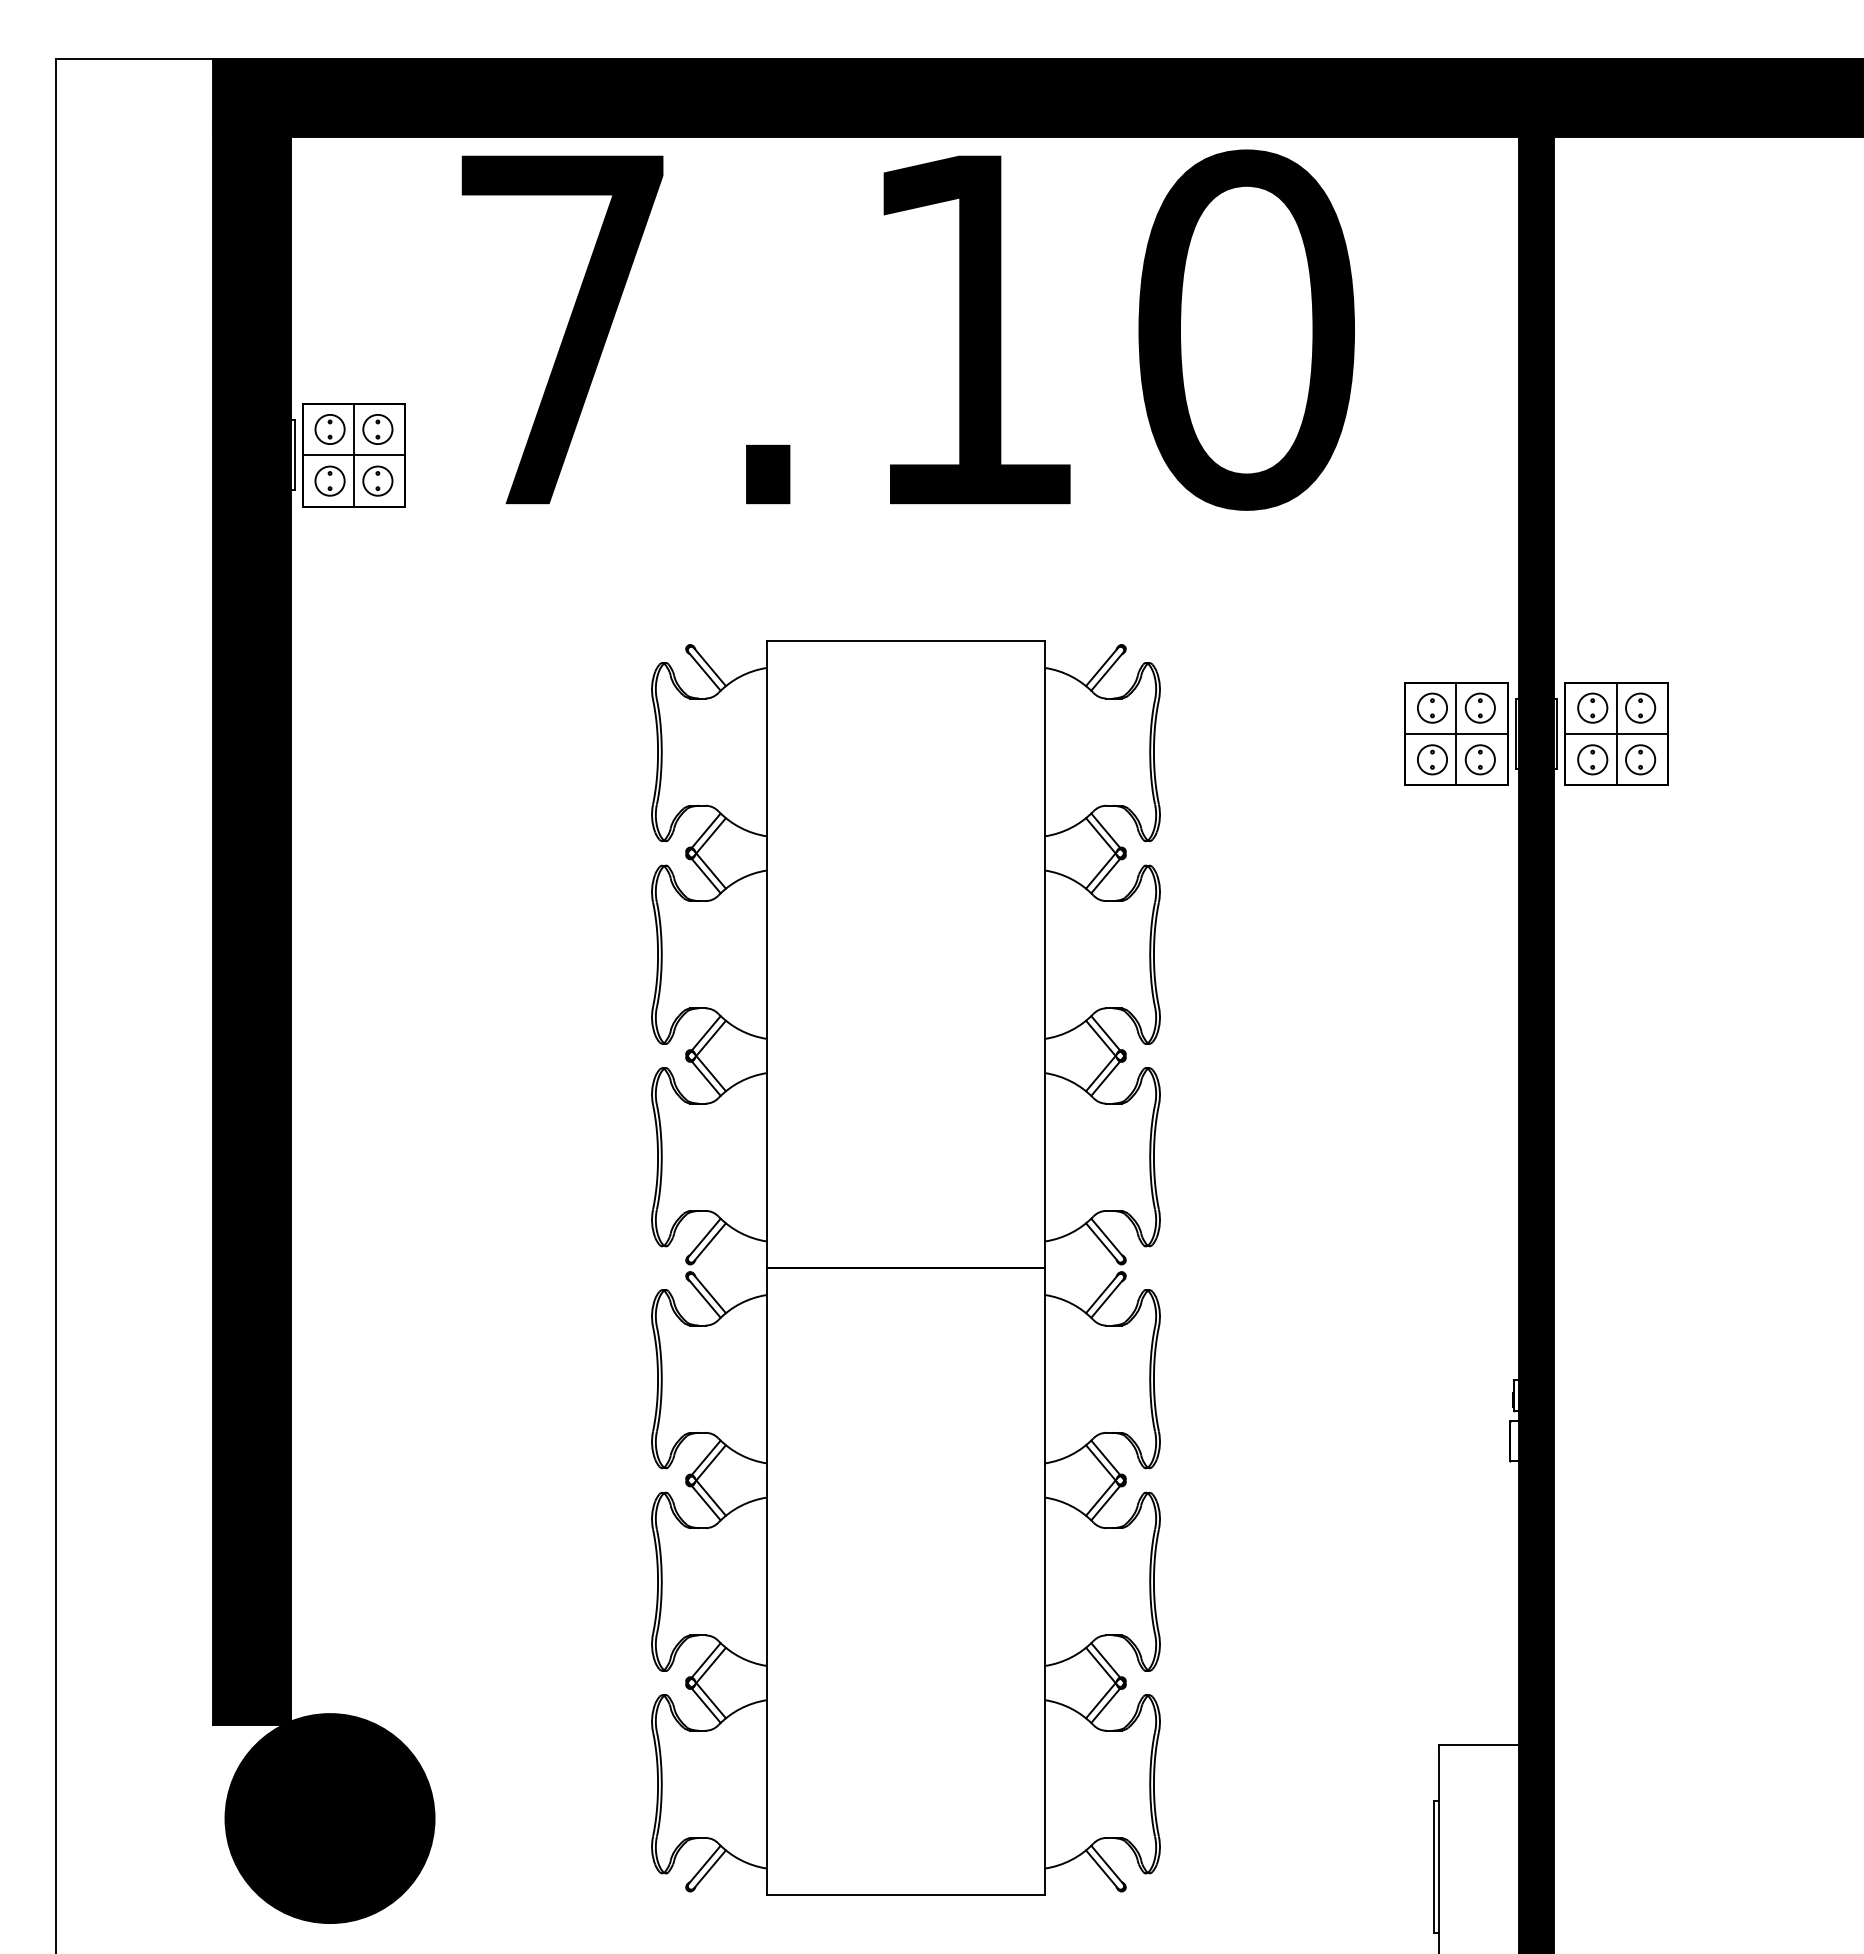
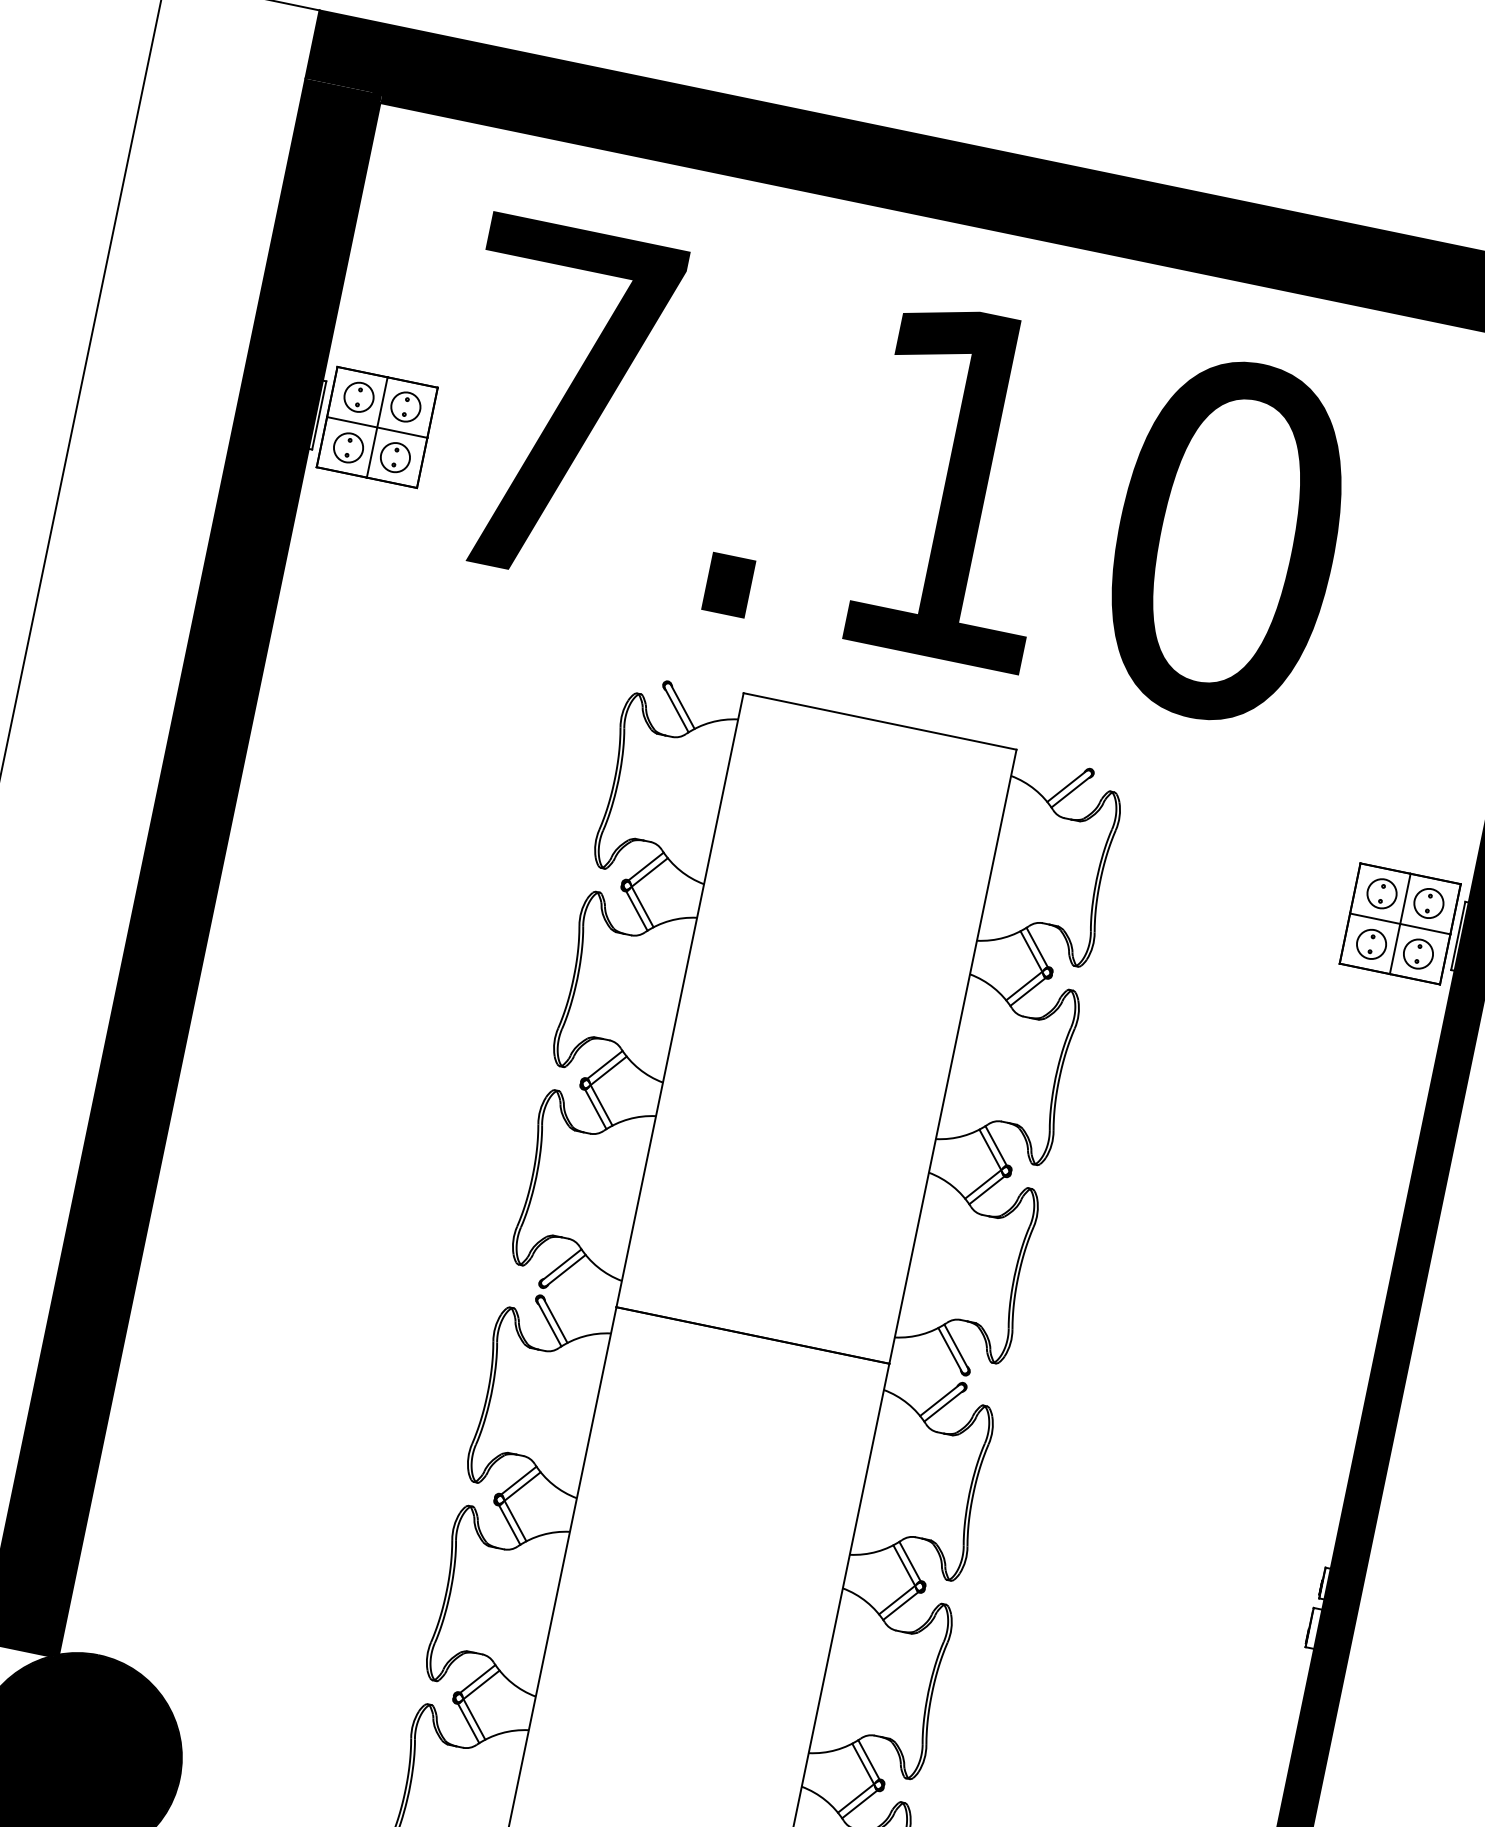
text: (907, 329) -> (894, 471), moved

